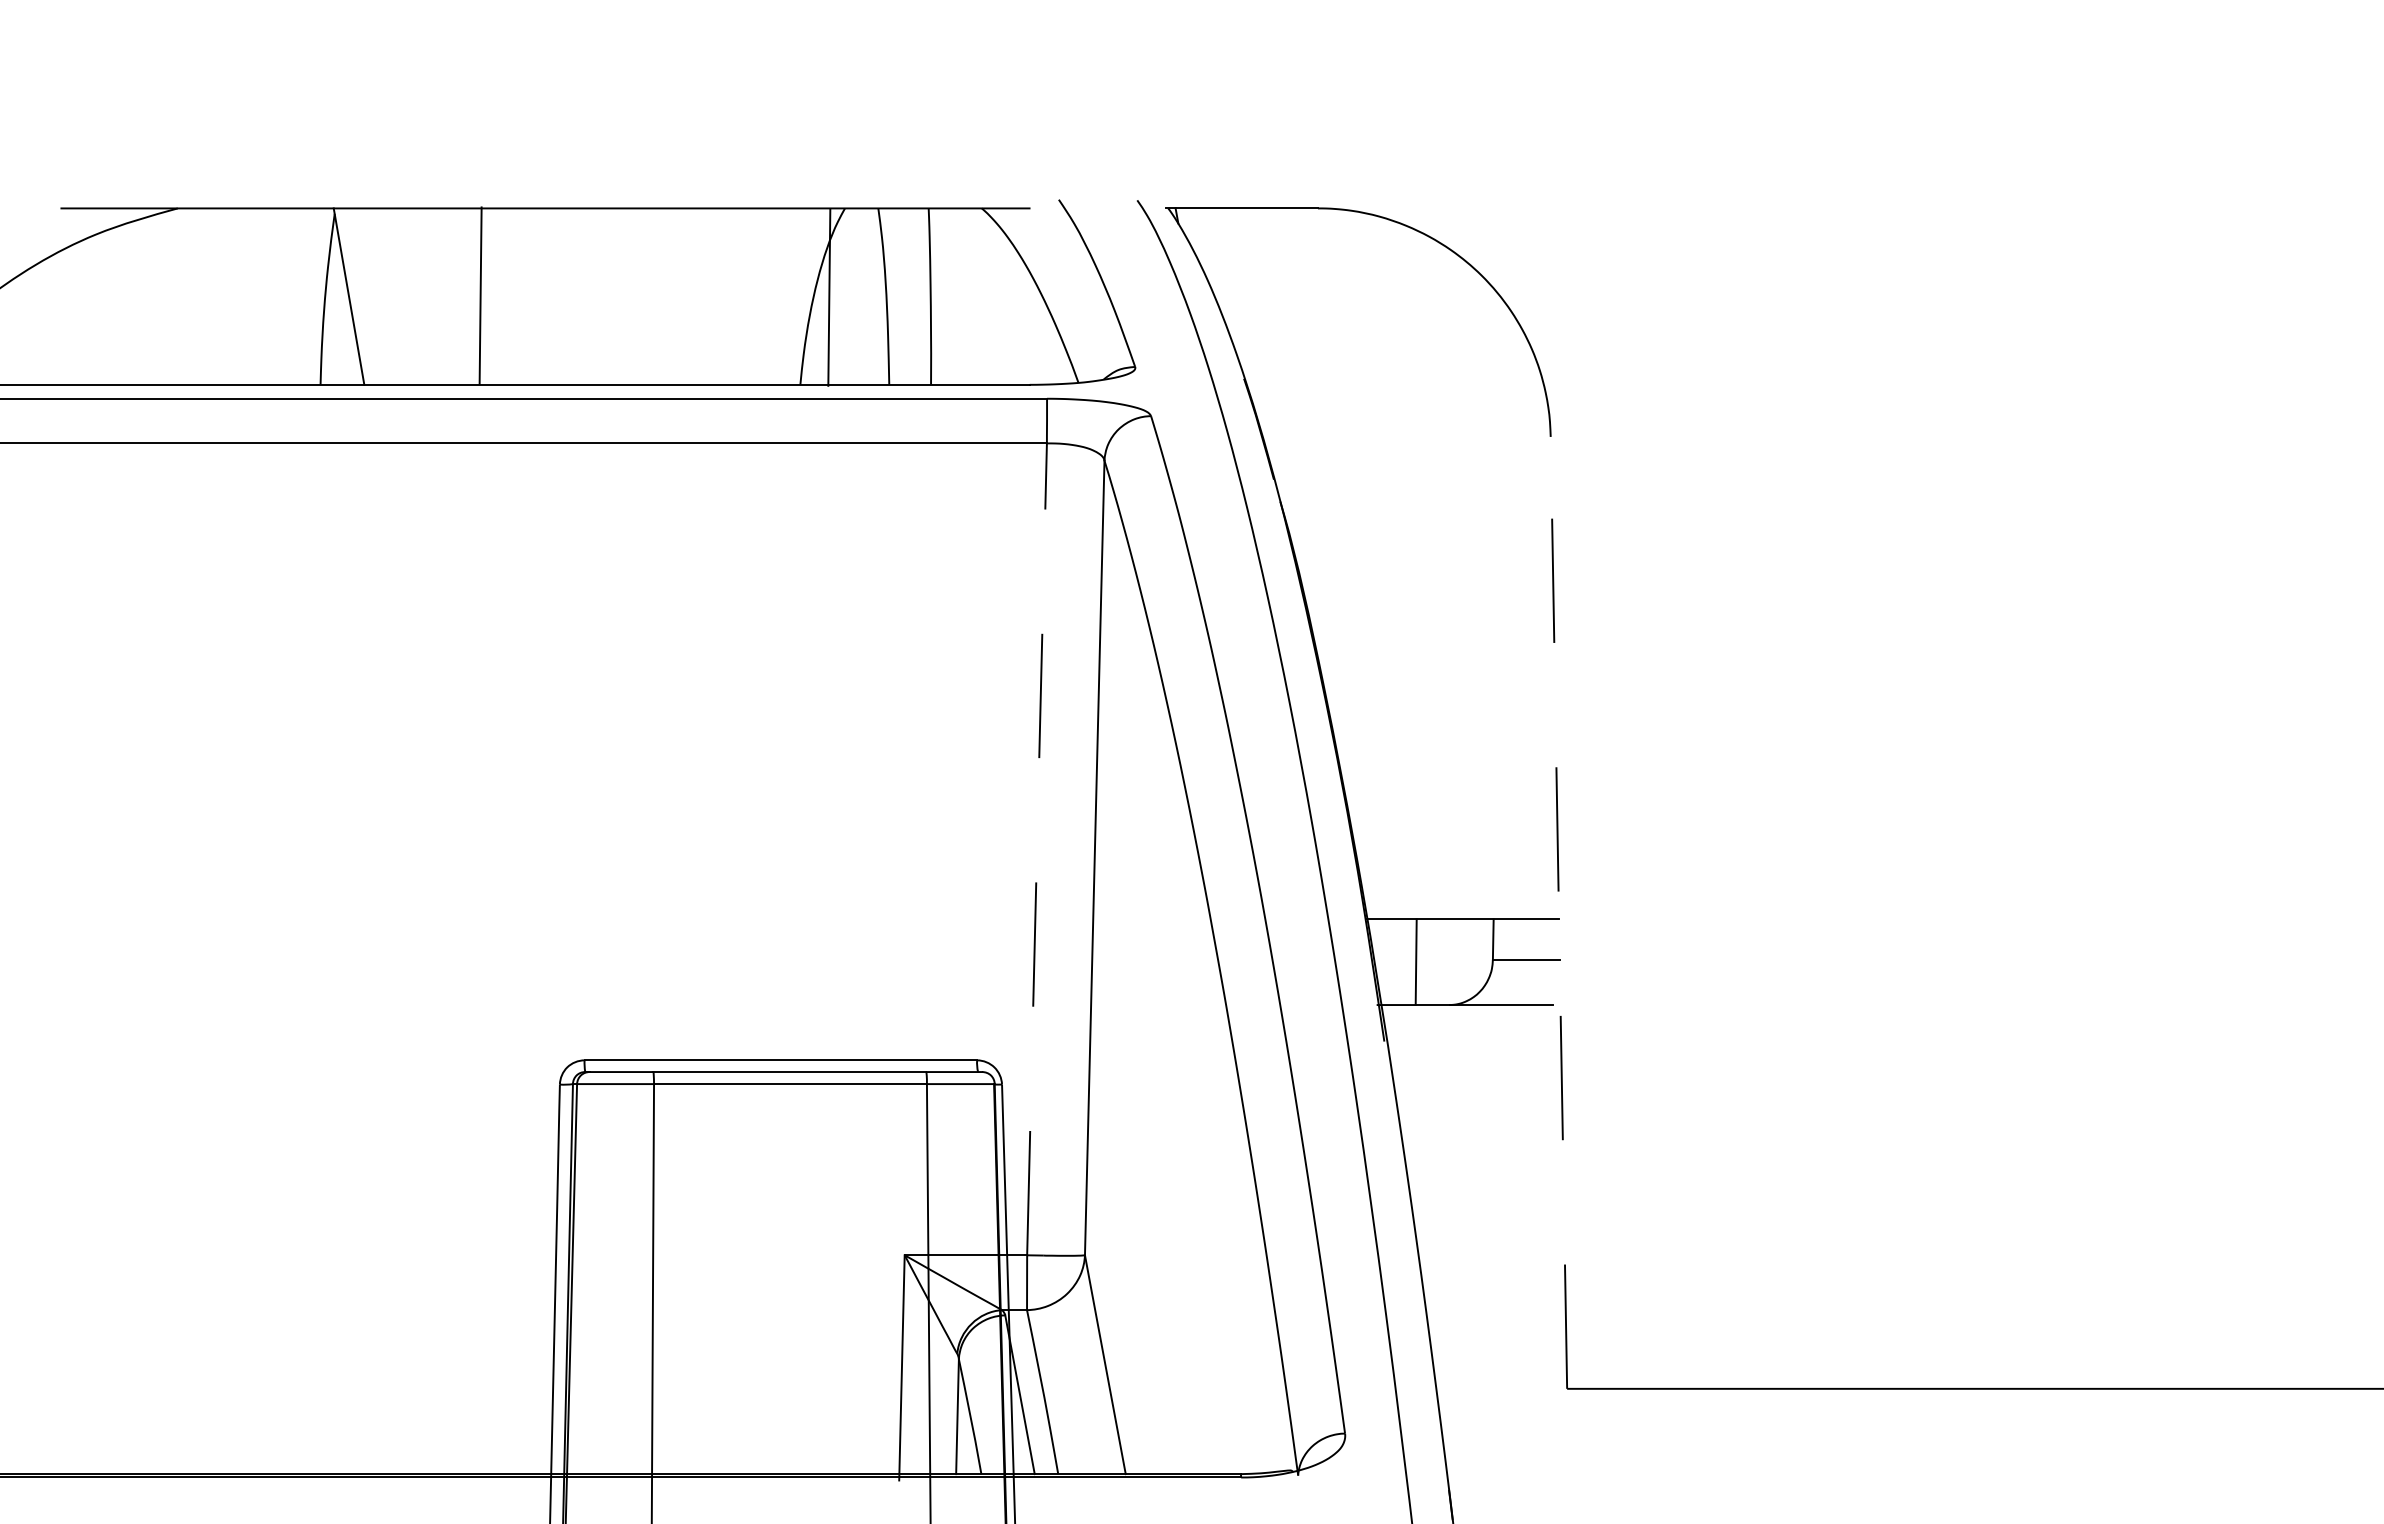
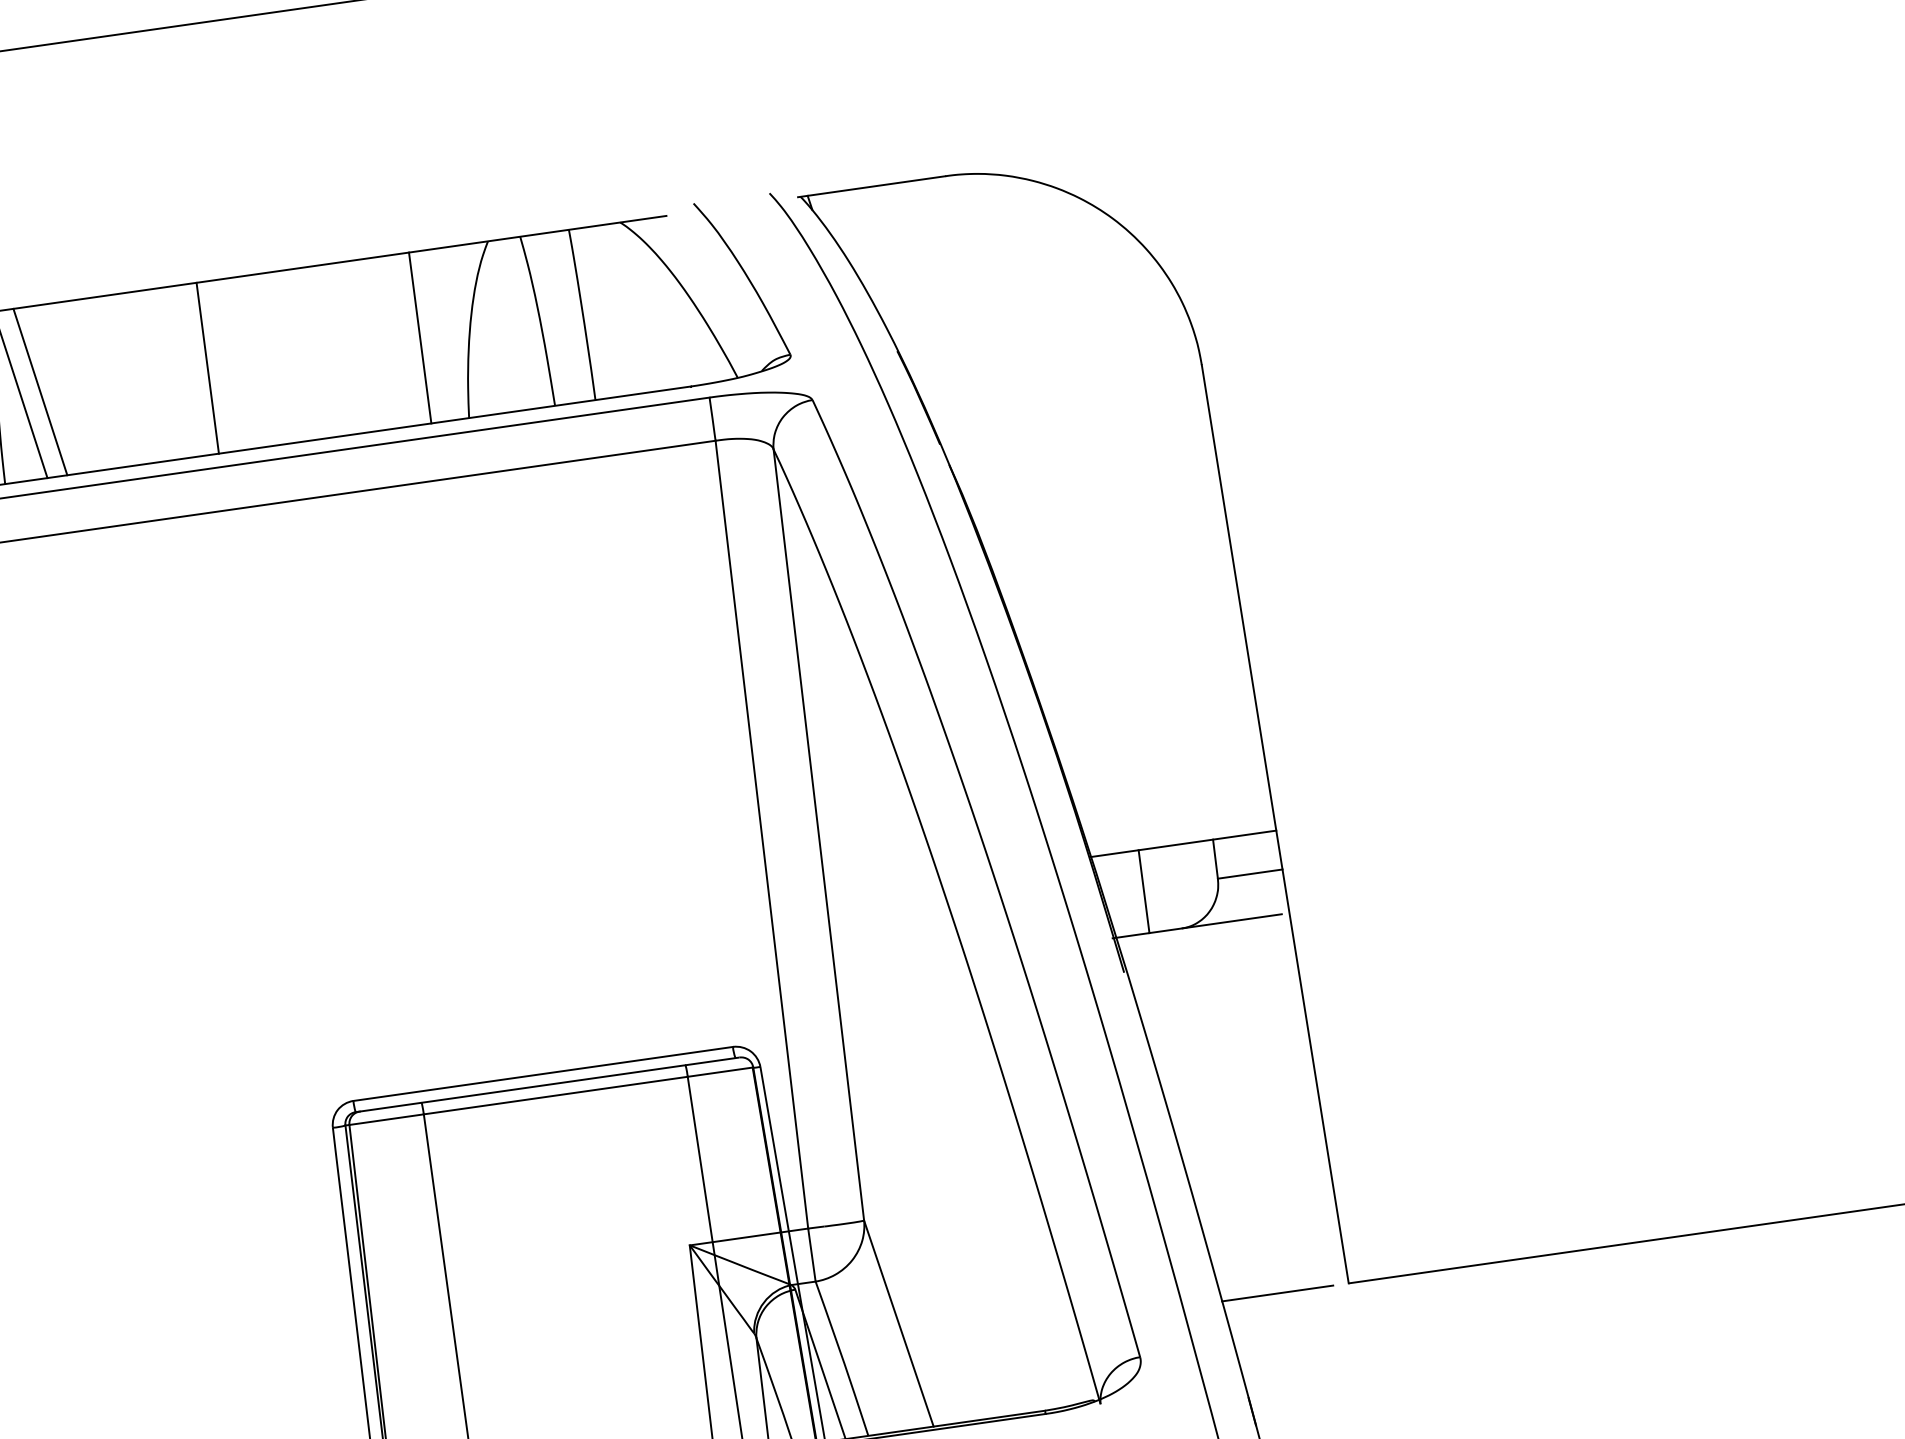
line: (480, 295) -> (207, 368), moved
line: (369, 296) -> (40, 391), added
line: (829, 297) -> (420, 337), moved
line: (1037, 848) -> (762, 833), dashed -> solid
line: (1558, 912) -> (1274, 823), dashed -> solid
line: (1493, 1388) -> (1277, 1293), added

